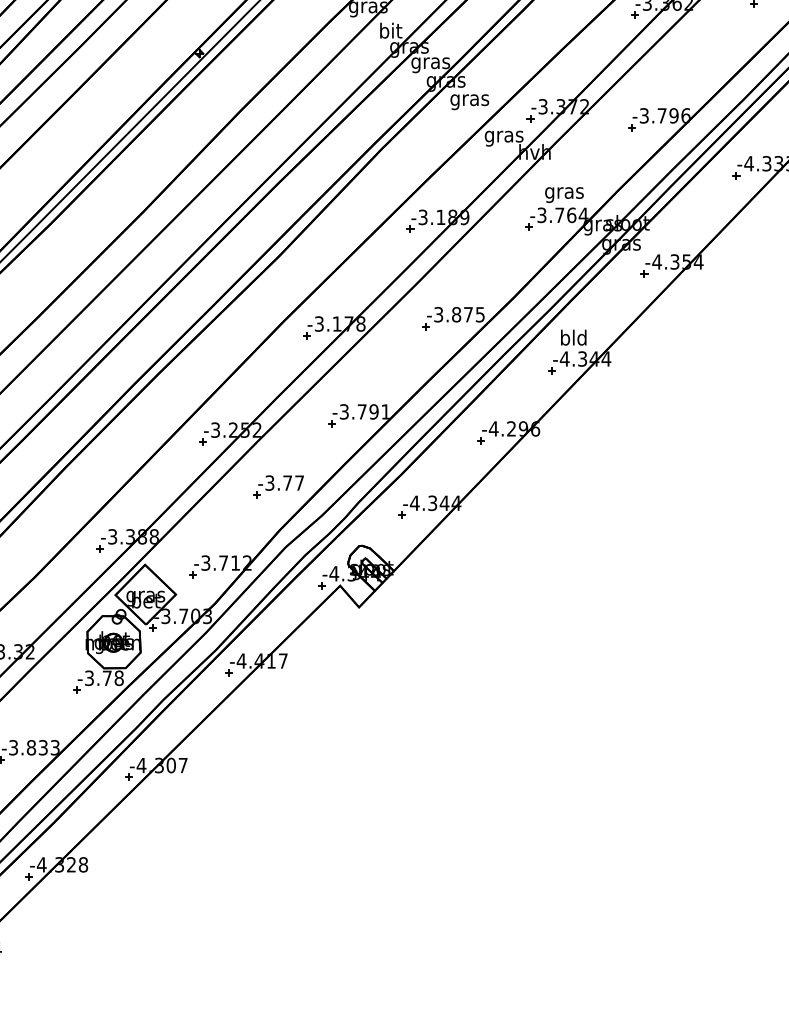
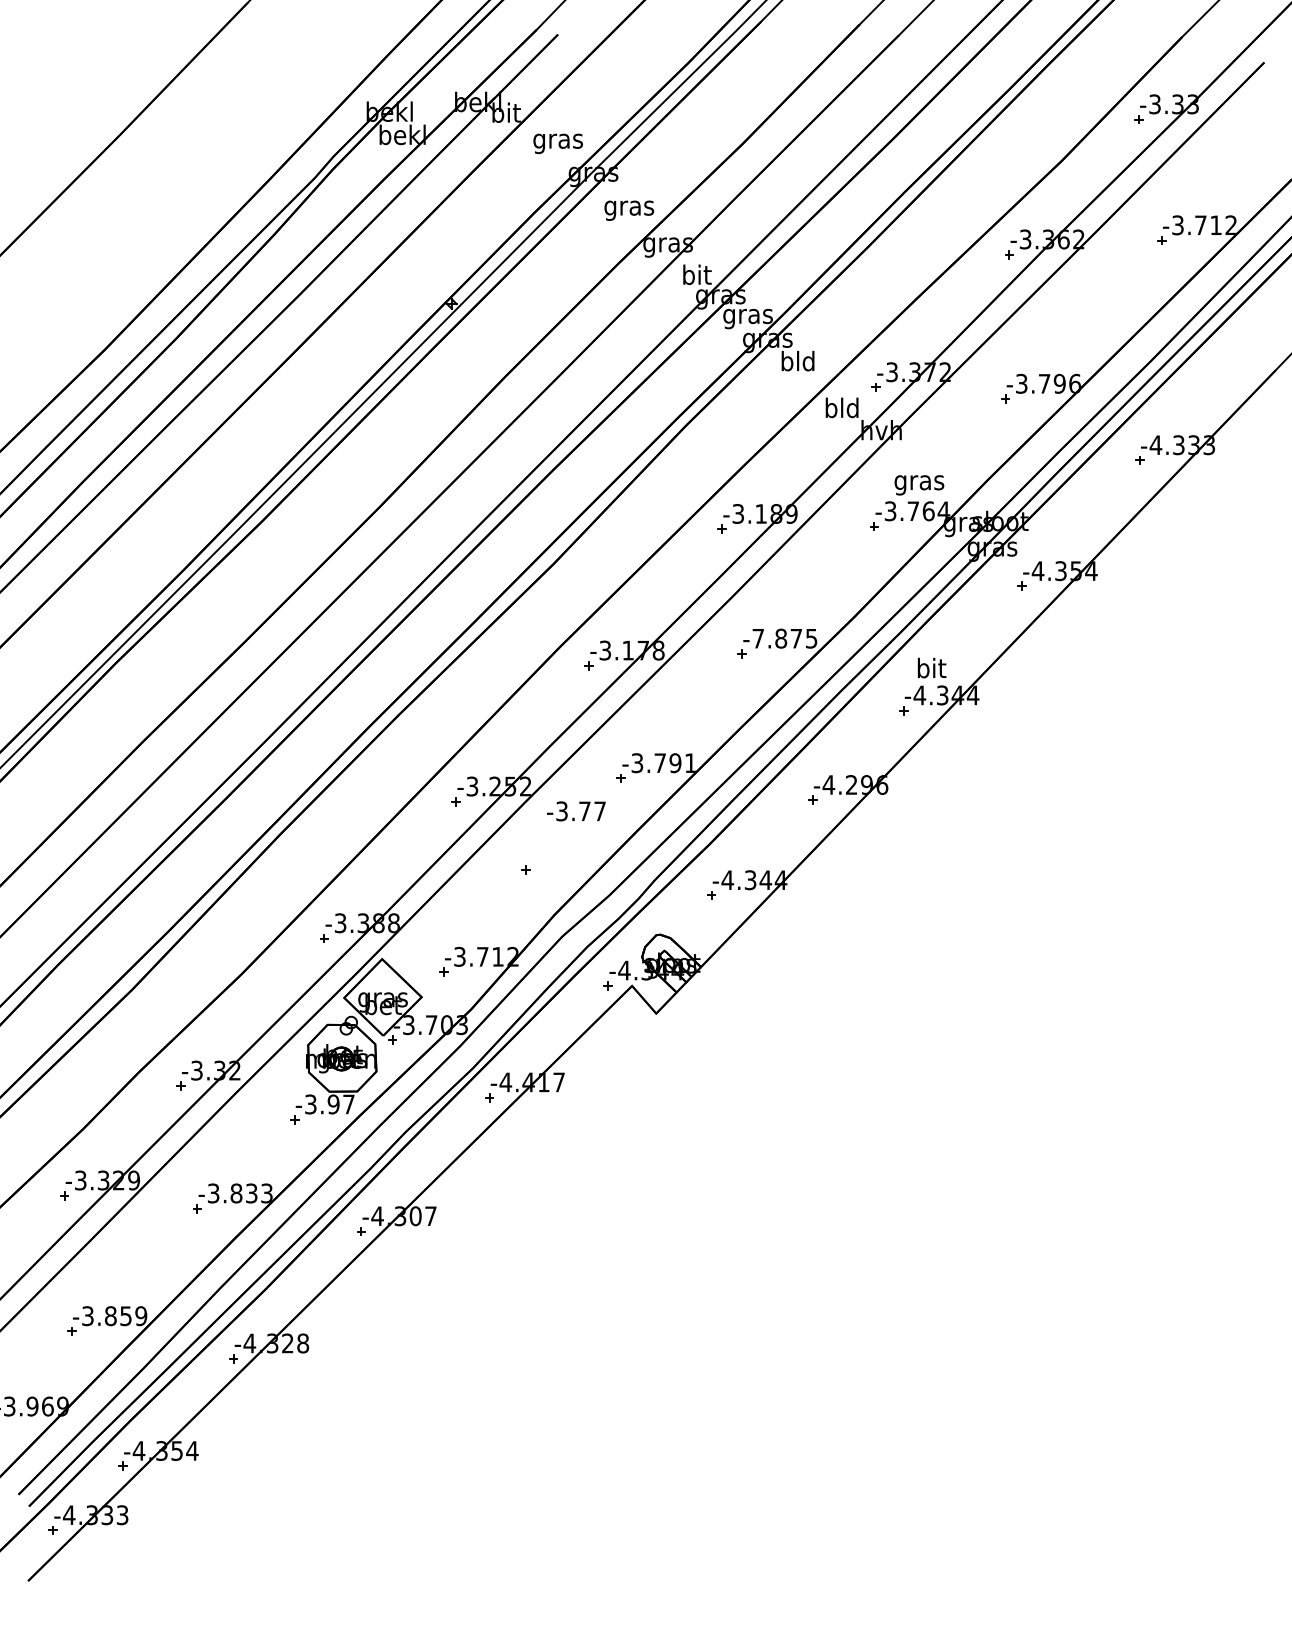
text: (469, 99) -> (797, 363), gras -> bld
text: (503, 136) -> (841, 410), gras -> bld
text: (438, 314) -> (757, 638), -3.875 -> -7.875
text: (573, 337) -> (931, 667), bld -> bit
text: (281, 483) -> (576, 811), moved
text: (112, 678) -> (340, 1104), -3.78 -> -3.97

